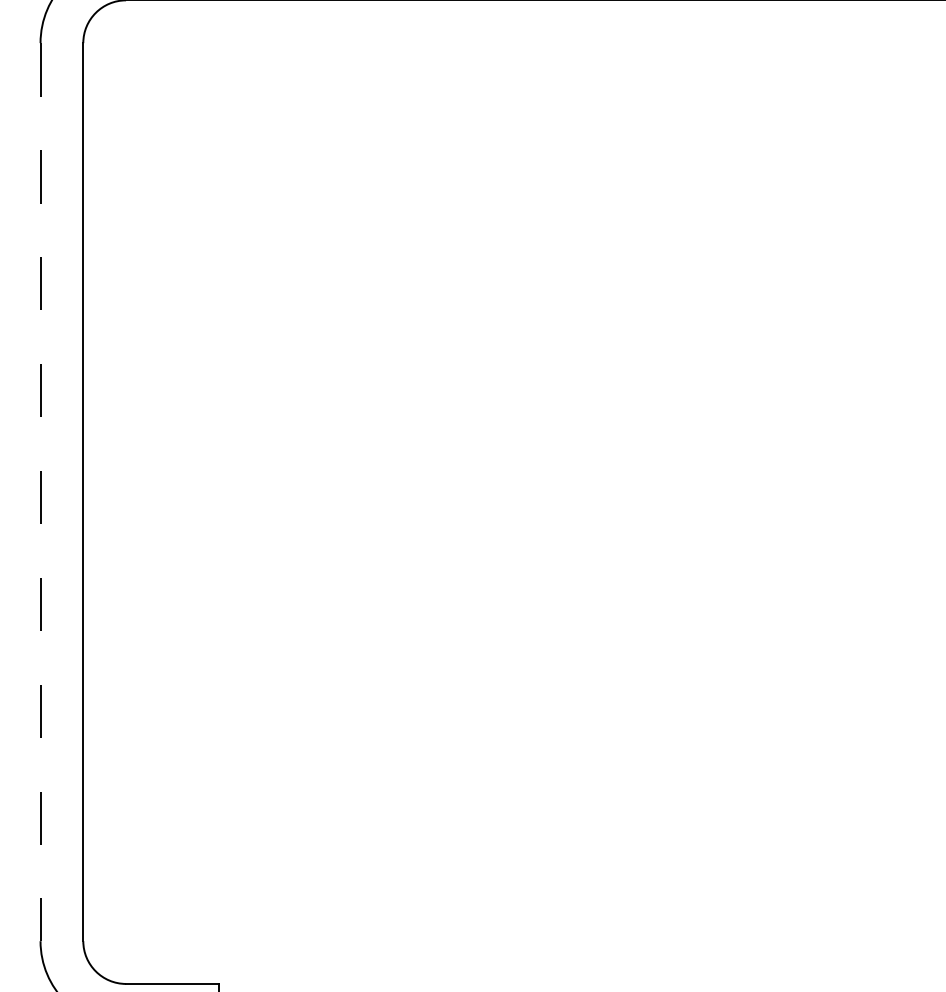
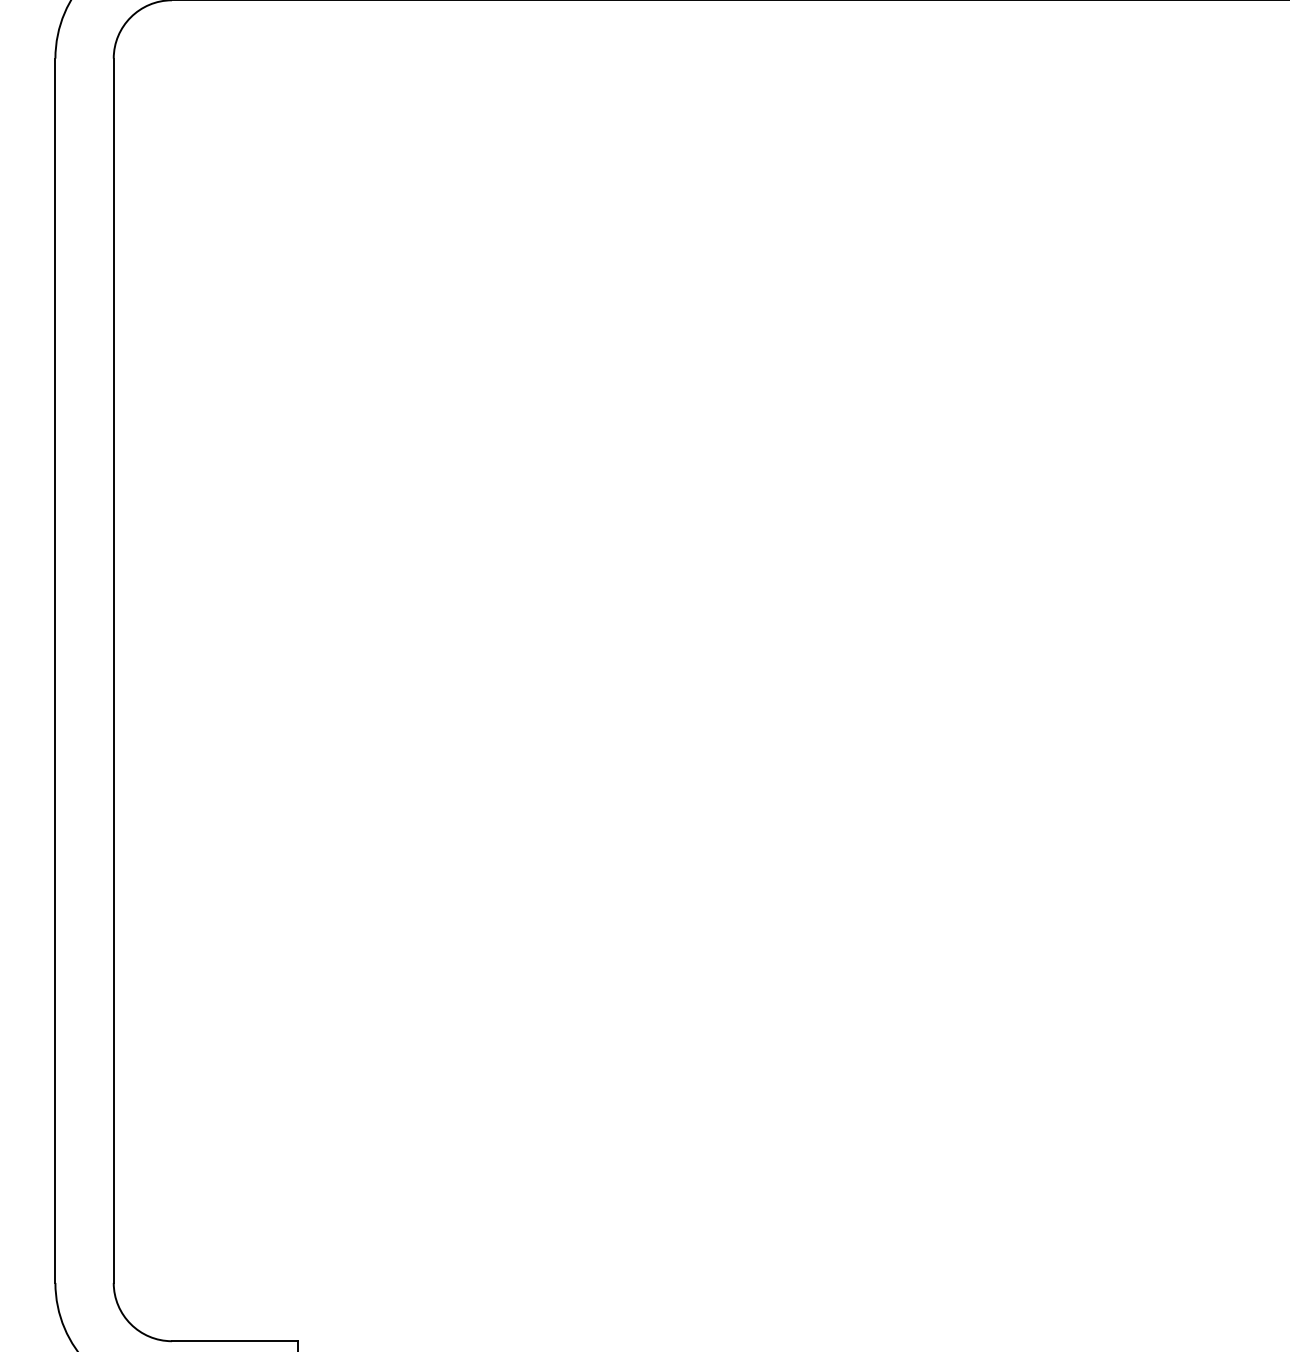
line: (40, 492) -> (55, 671), dashed -> solid

